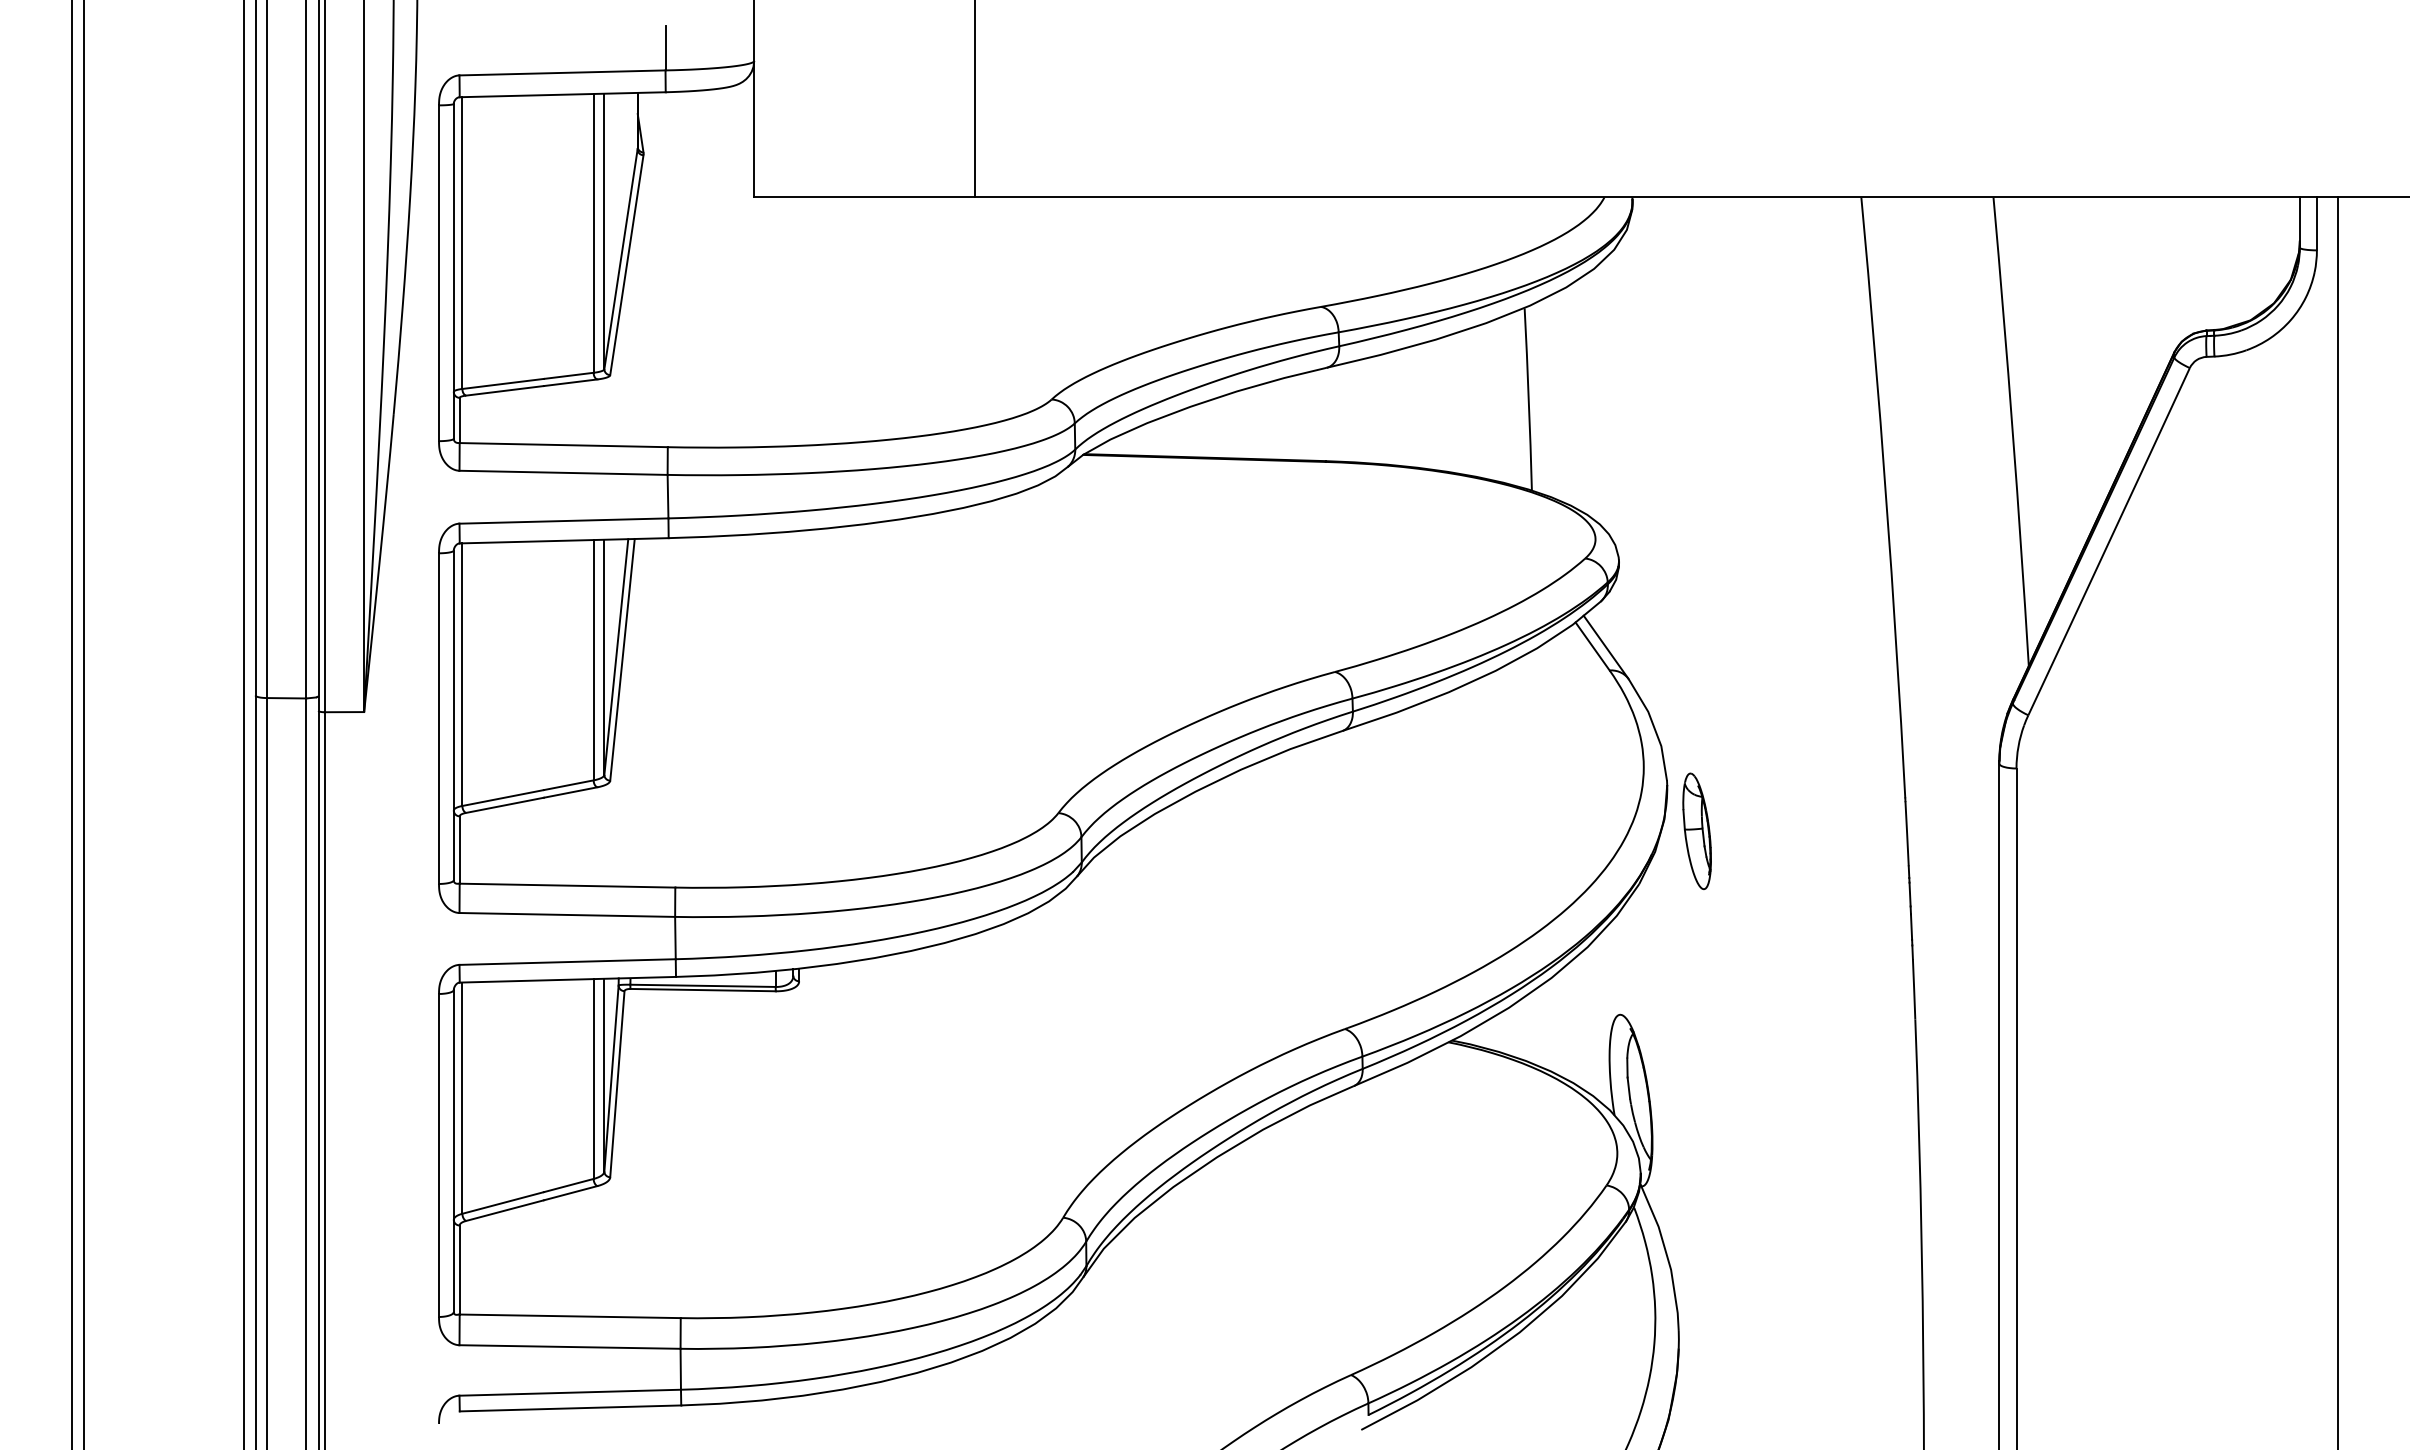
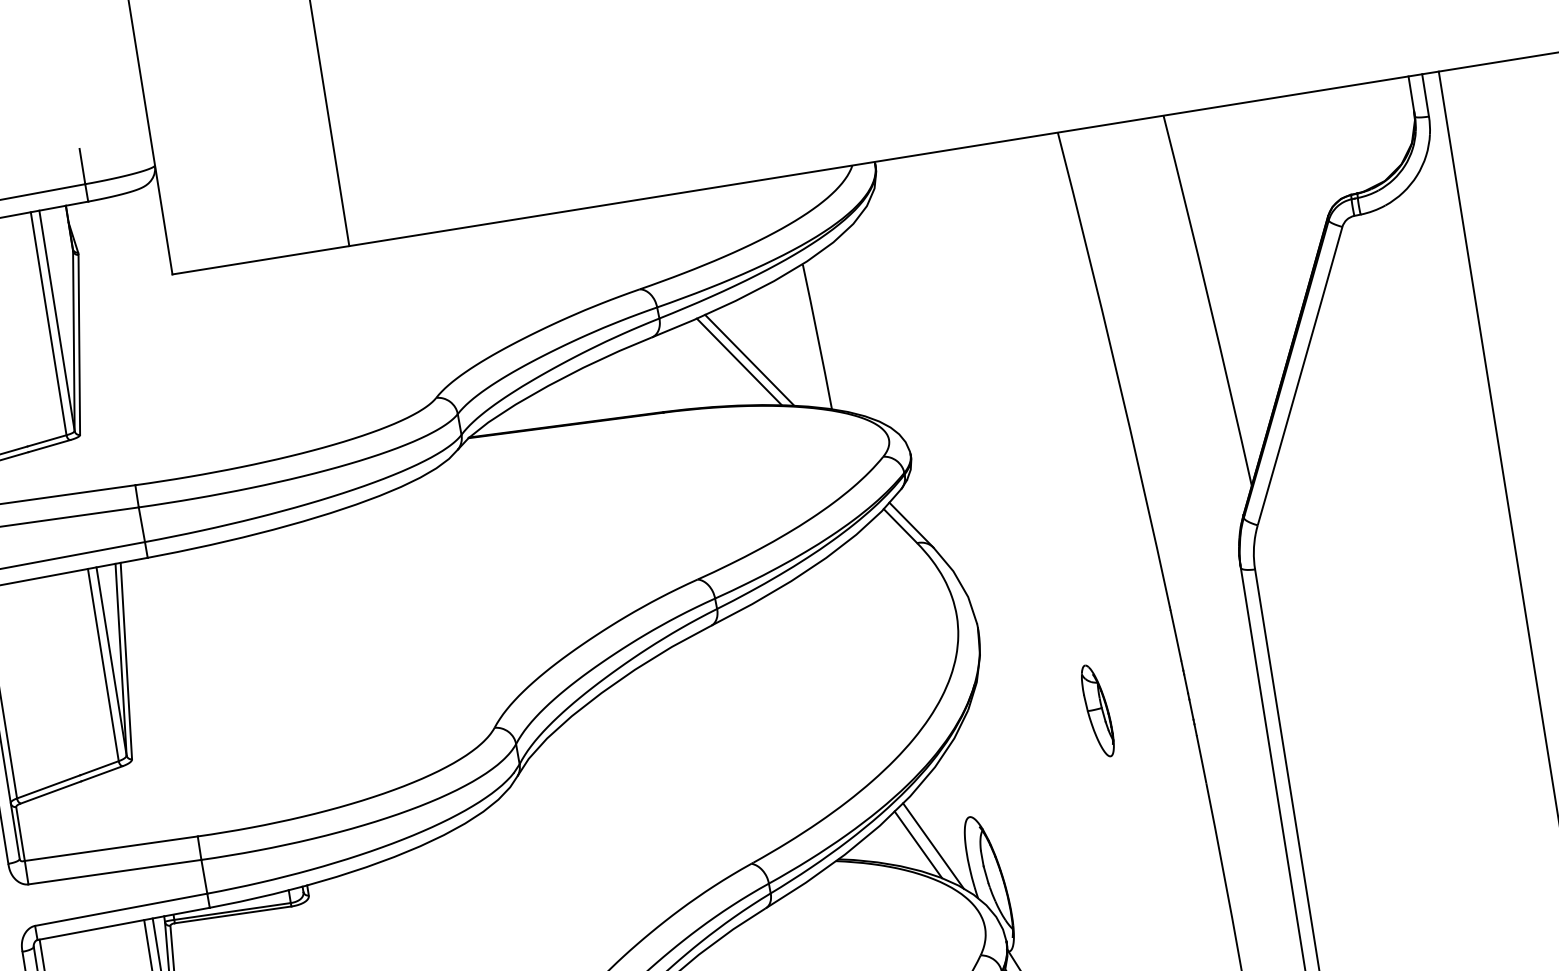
line: (1427, 414) -> (738, 361), added
line: (1440, 414) -> (749, 360), added
part: (1696, 831) -> (1097, 711), moved
line: (1551, 1038) -> (917, 844), added
line: (1570, 1042) -> (933, 845), added

